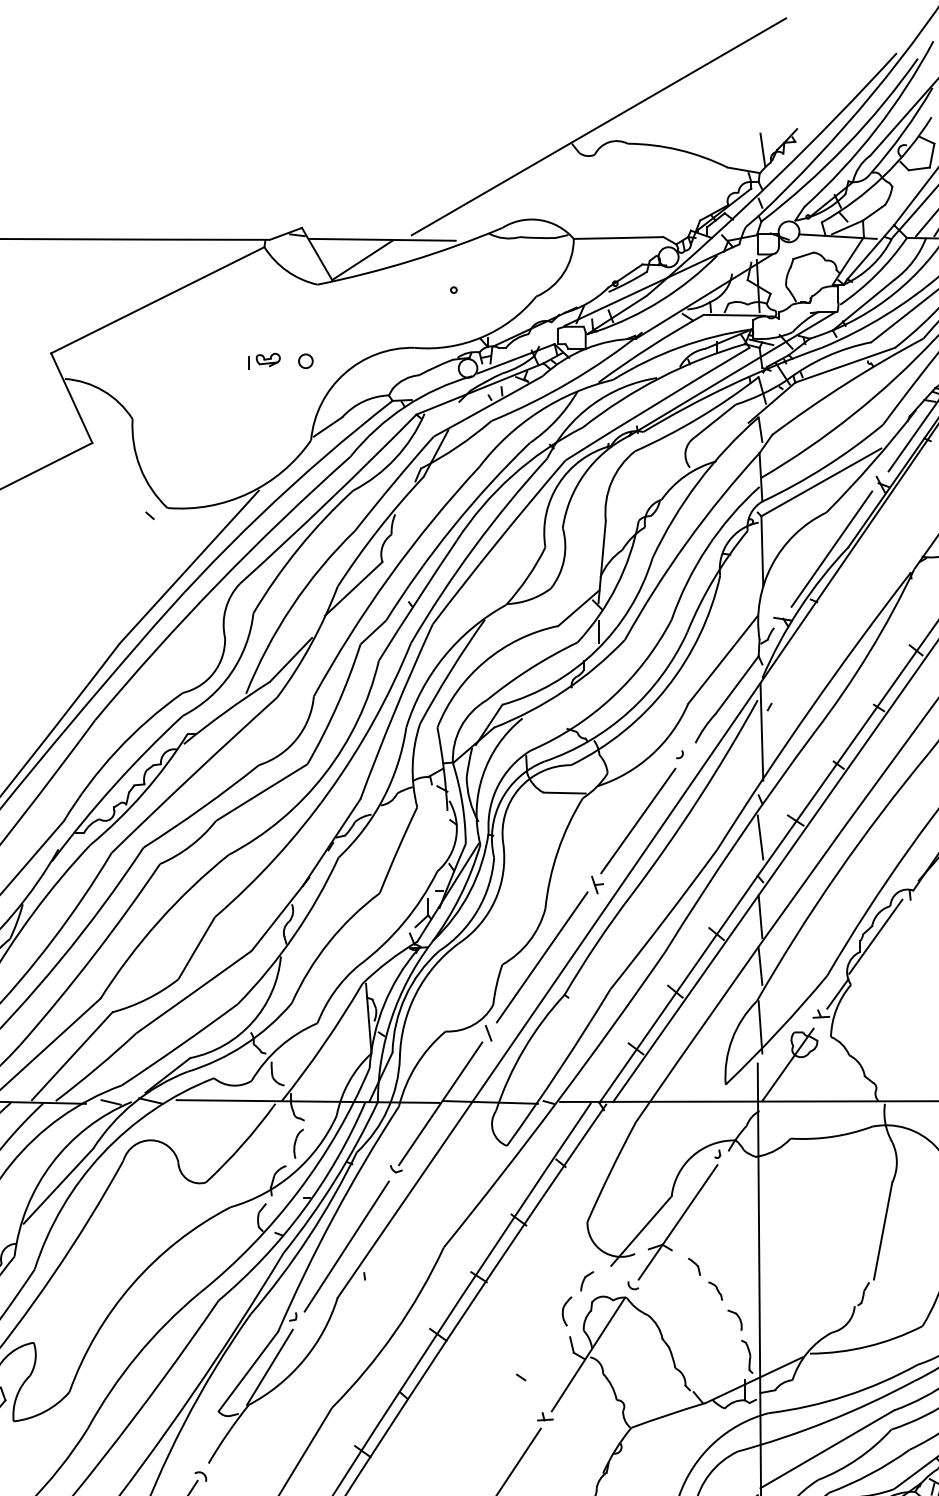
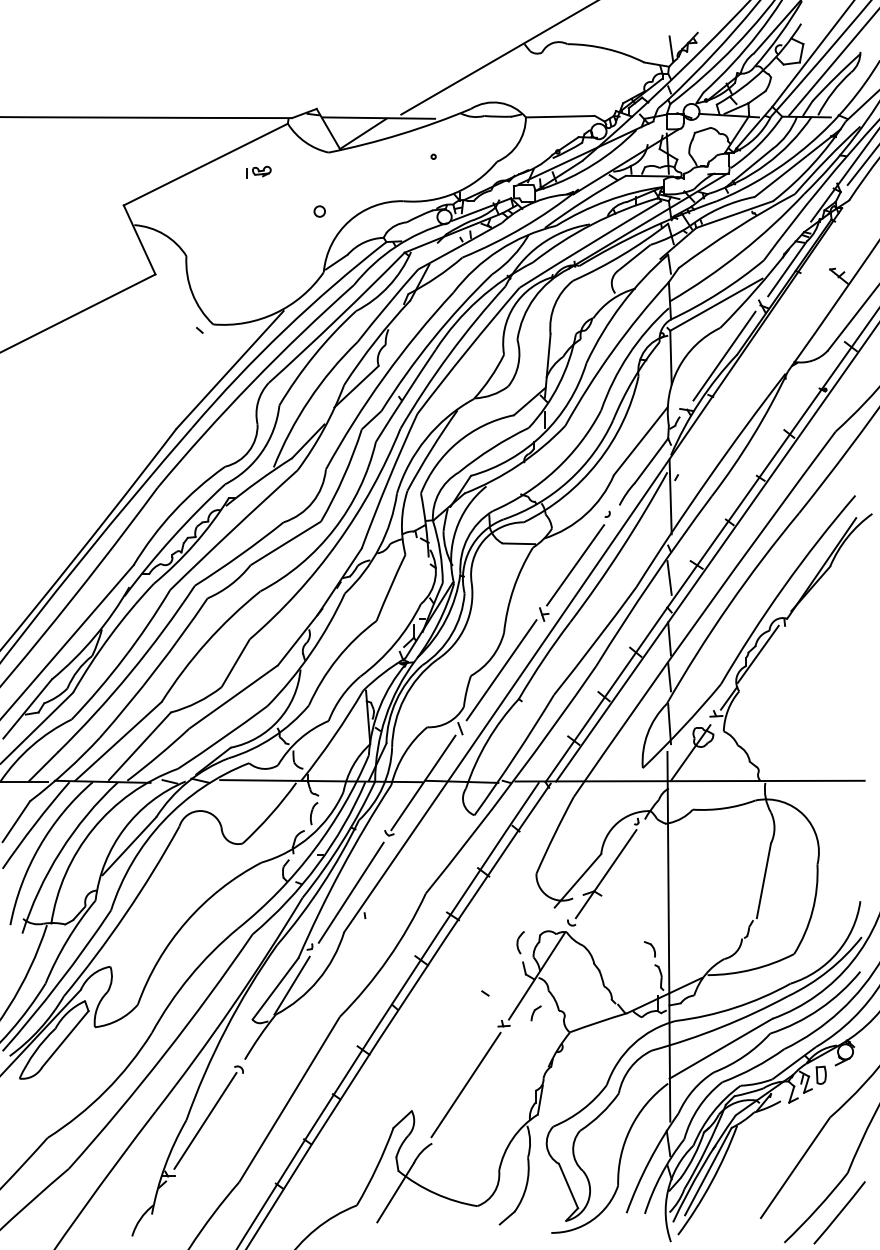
part: (263, 359) -> (258, 171), moved
part: (704, 1278) -> (626, 917), removed
part: (586, 1281) -> (535, 1013), moved

